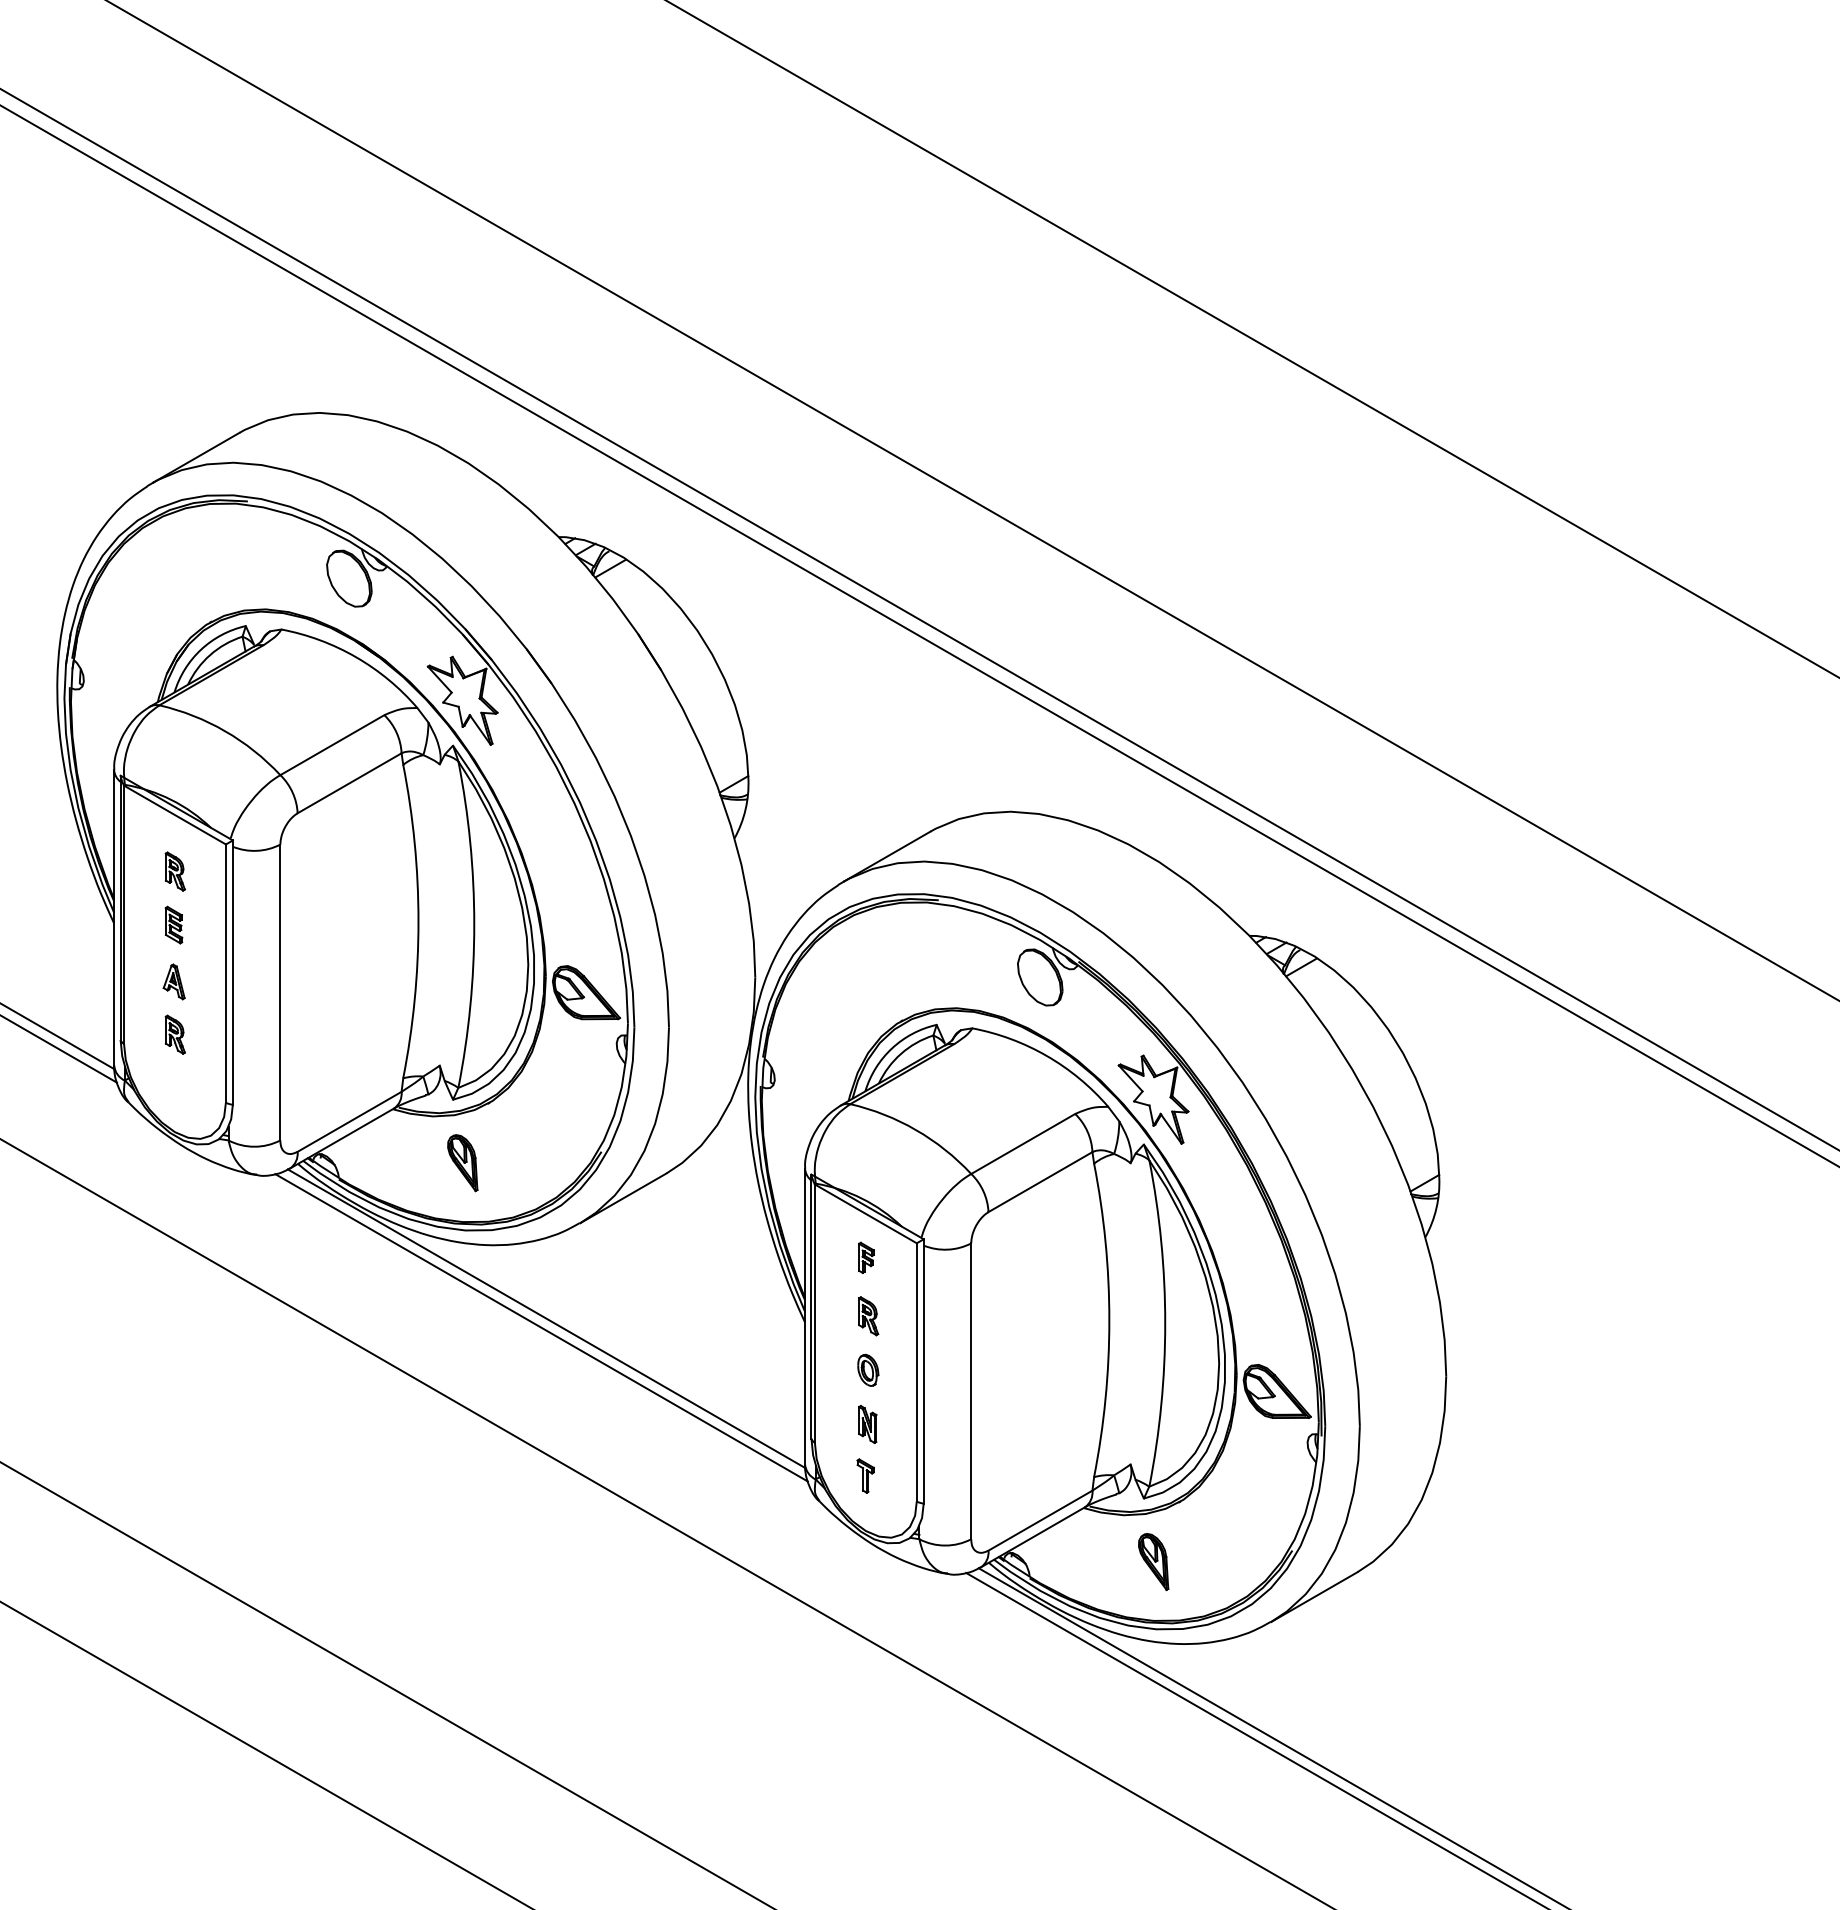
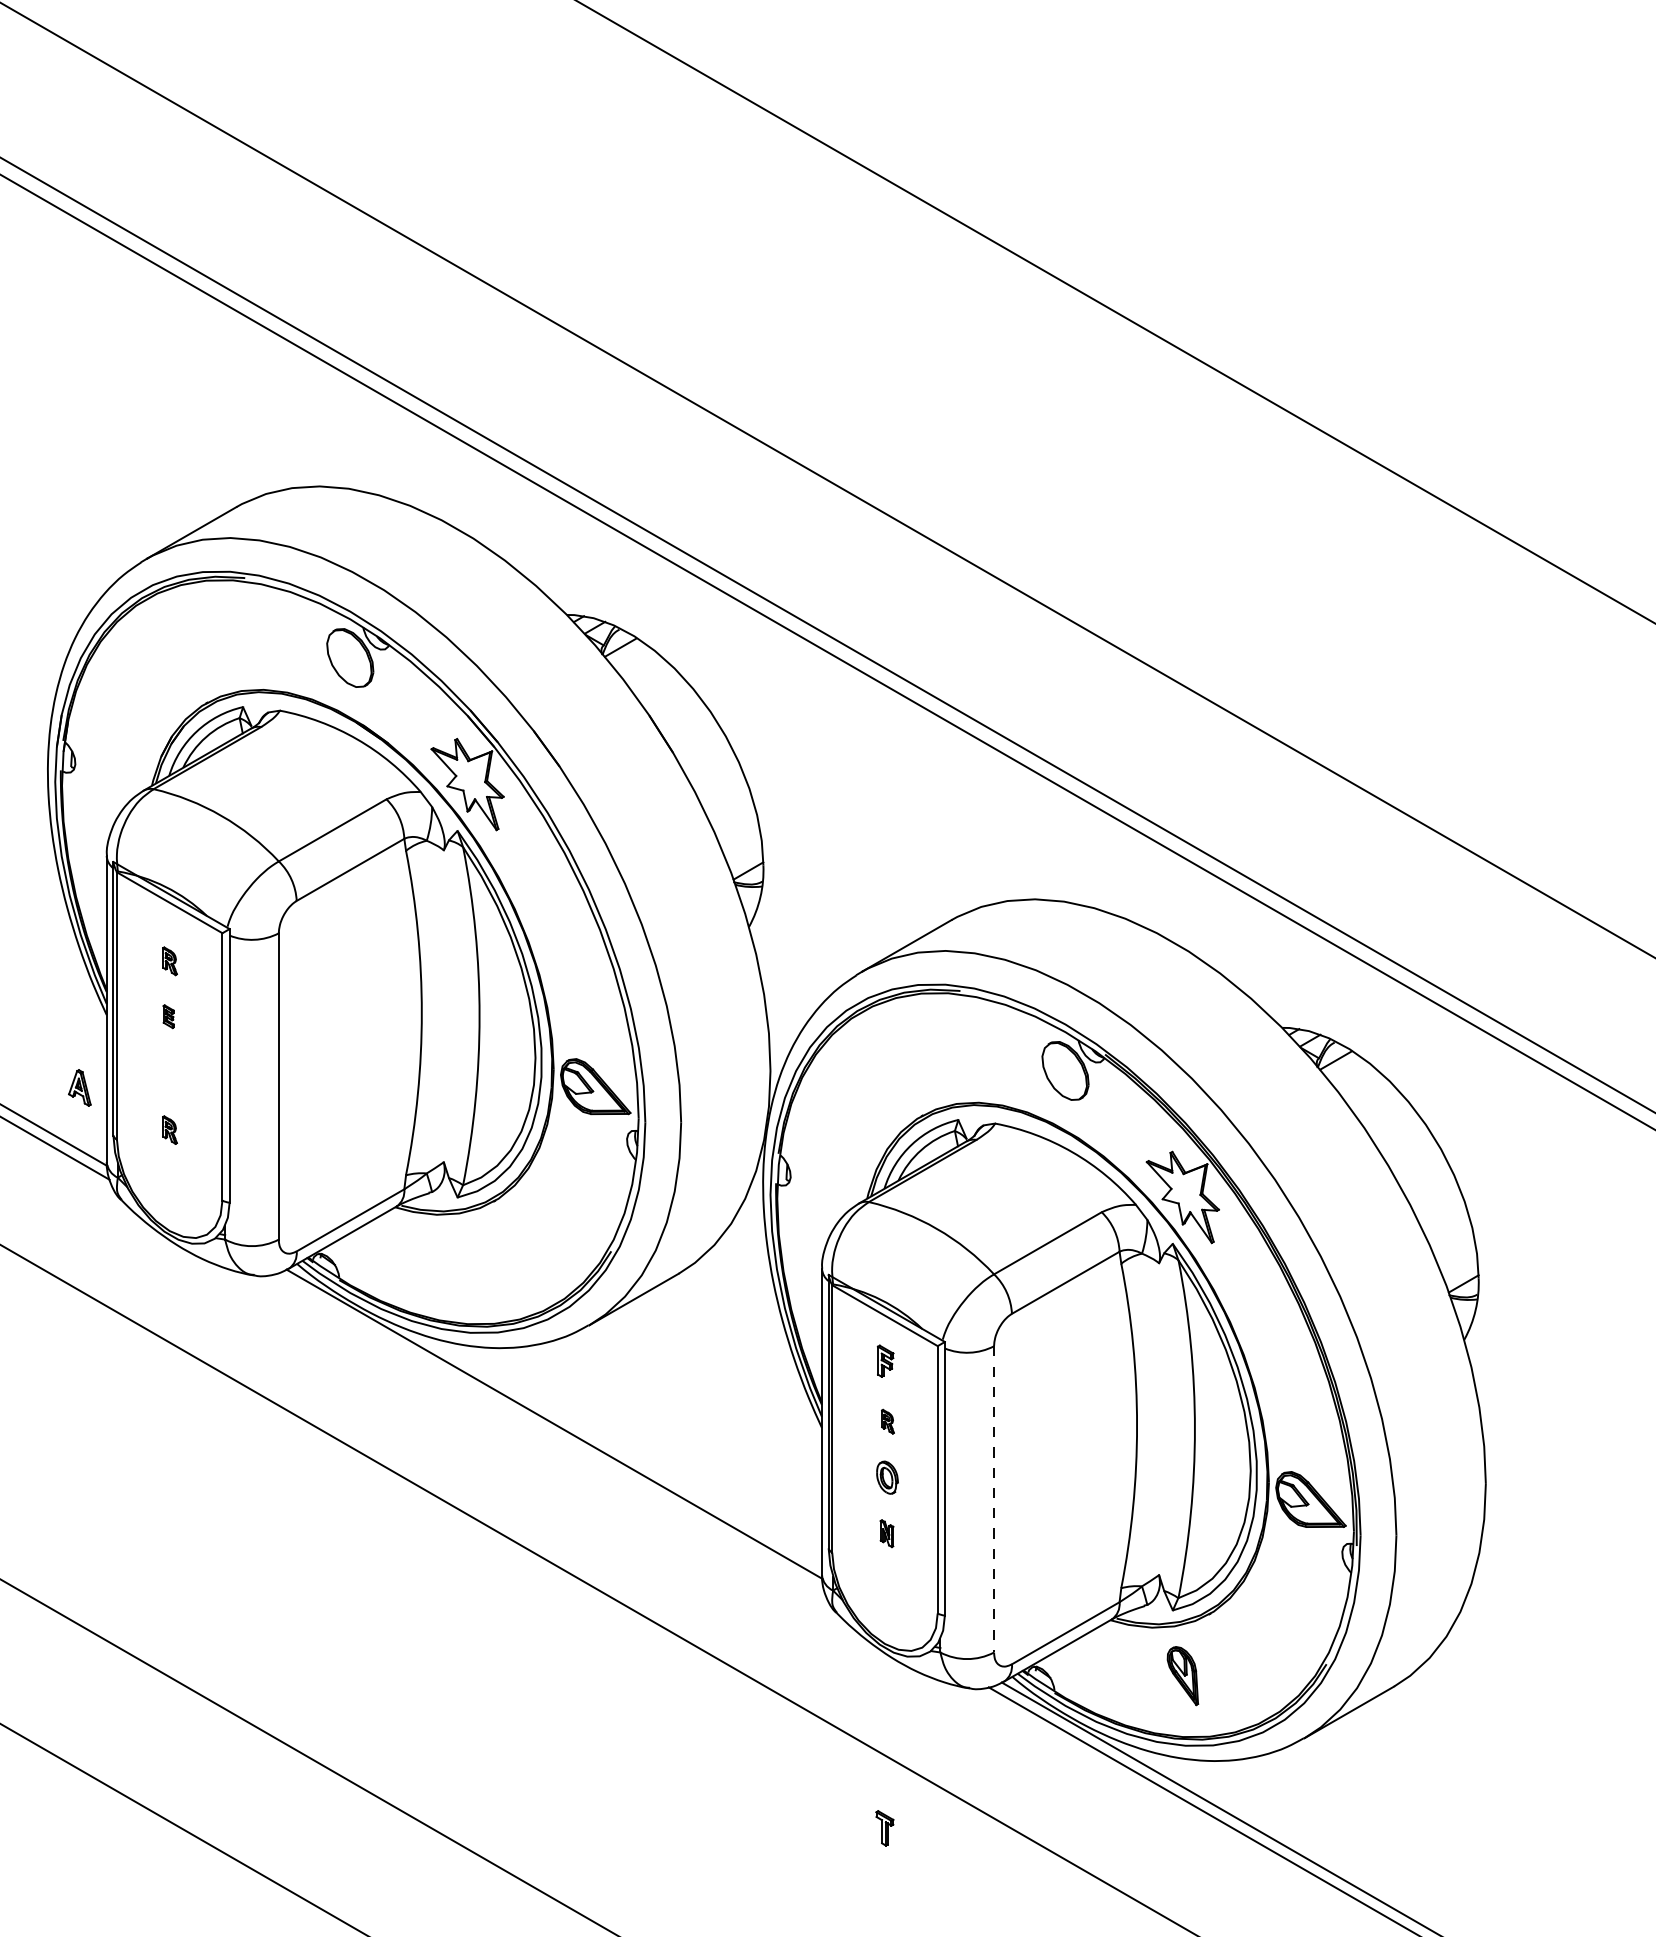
part: (174, 871) -> (169, 961), size x0.7
part: (173, 924) -> (168, 1016), size x0.6
part: (173, 981) -> (79, 1087), moved
part: (174, 1034) -> (169, 1129), size x0.7
part: (462, 1163) -> (467, 1263), removed
part: (868, 1316) -> (887, 1421), size x0.6
line: (541, 1327) -> (549, 1433), removed
line: (971, 1391) -> (994, 1499), solid -> dashed
part: (867, 1424) -> (886, 1533), size x0.7
part: (865, 1475) -> (884, 1827), moved

